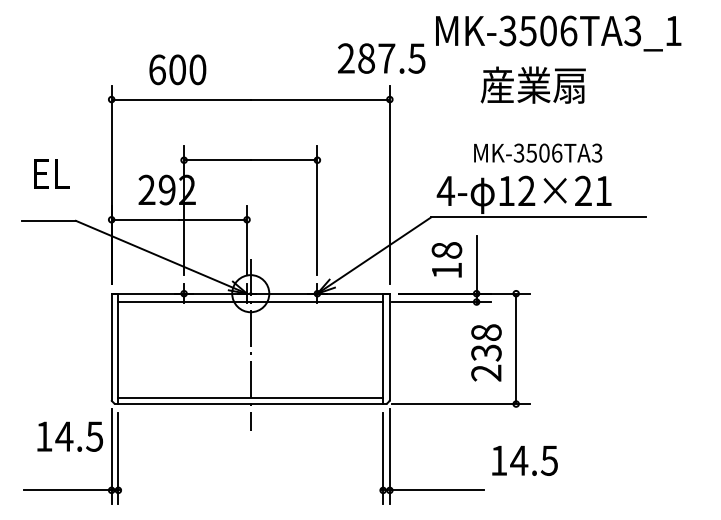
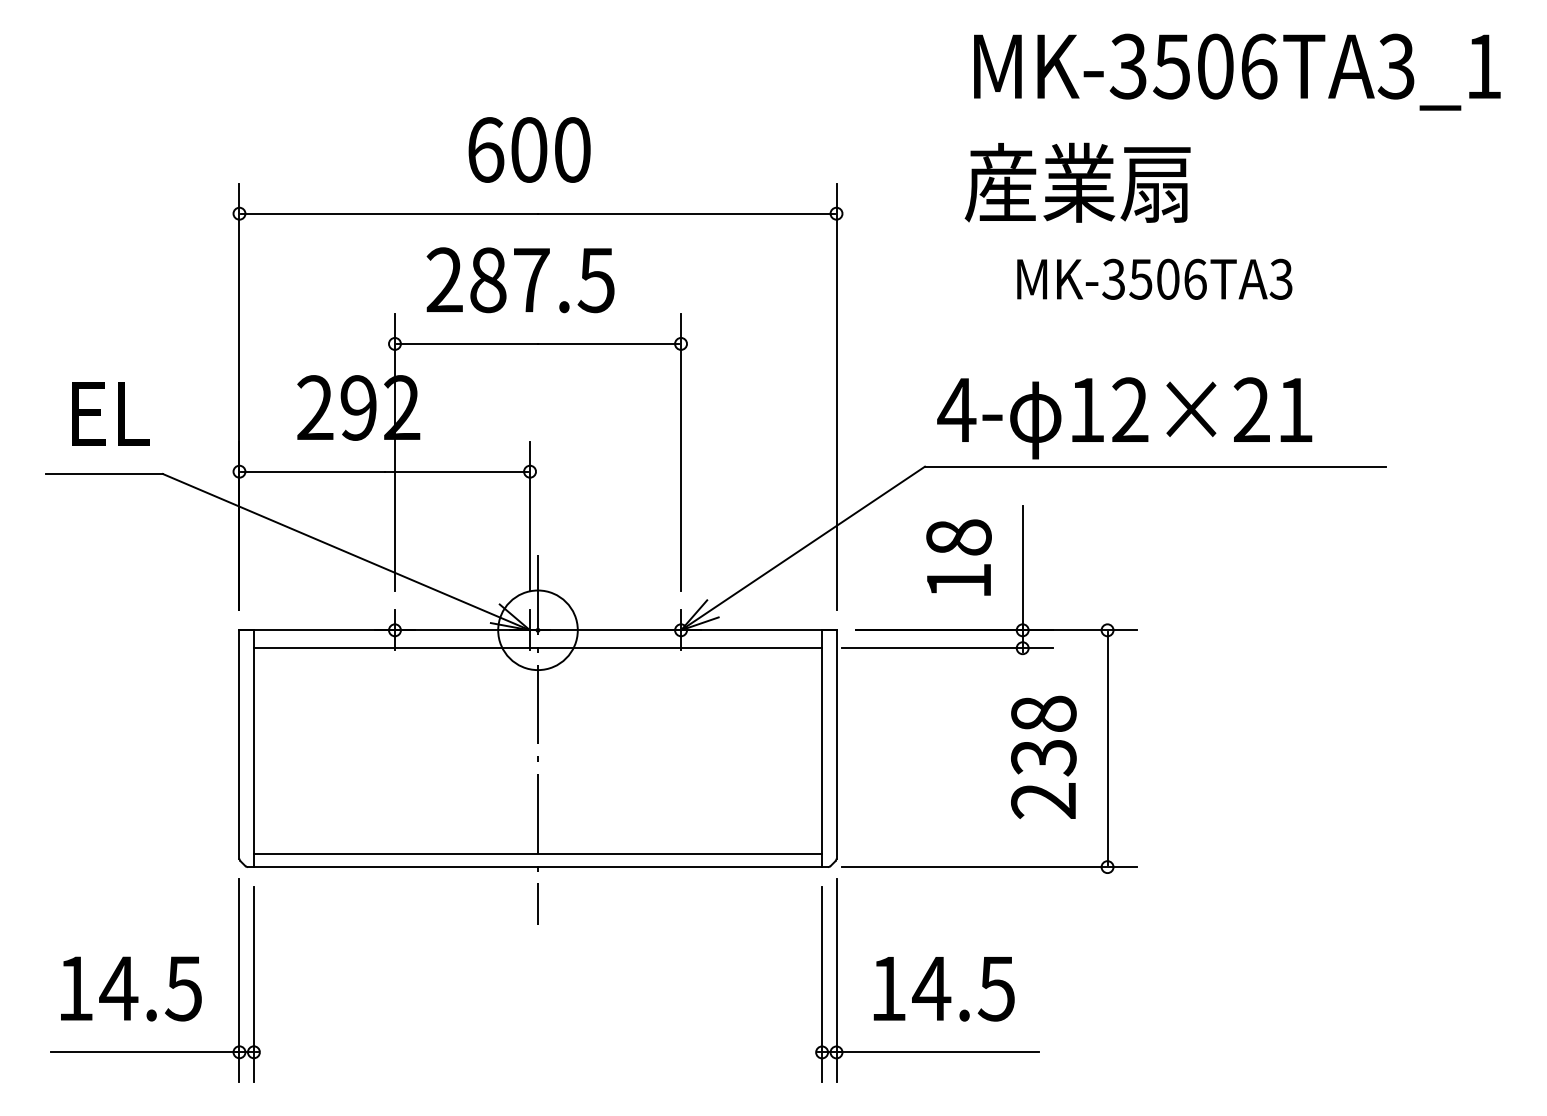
text: (558, 33) -> (1237, 71), moved
text: (381, 58) -> (520, 280), moved
text: (177, 69) -> (528, 149), moved
text: (532, 84) -> (1076, 181), moved
text: (538, 152) -> (1155, 277), moved
text: (51, 173) -> (110, 413), moved
text: (69, 436) -> (129, 988), moved
text: (524, 460) -> (943, 988), moved

